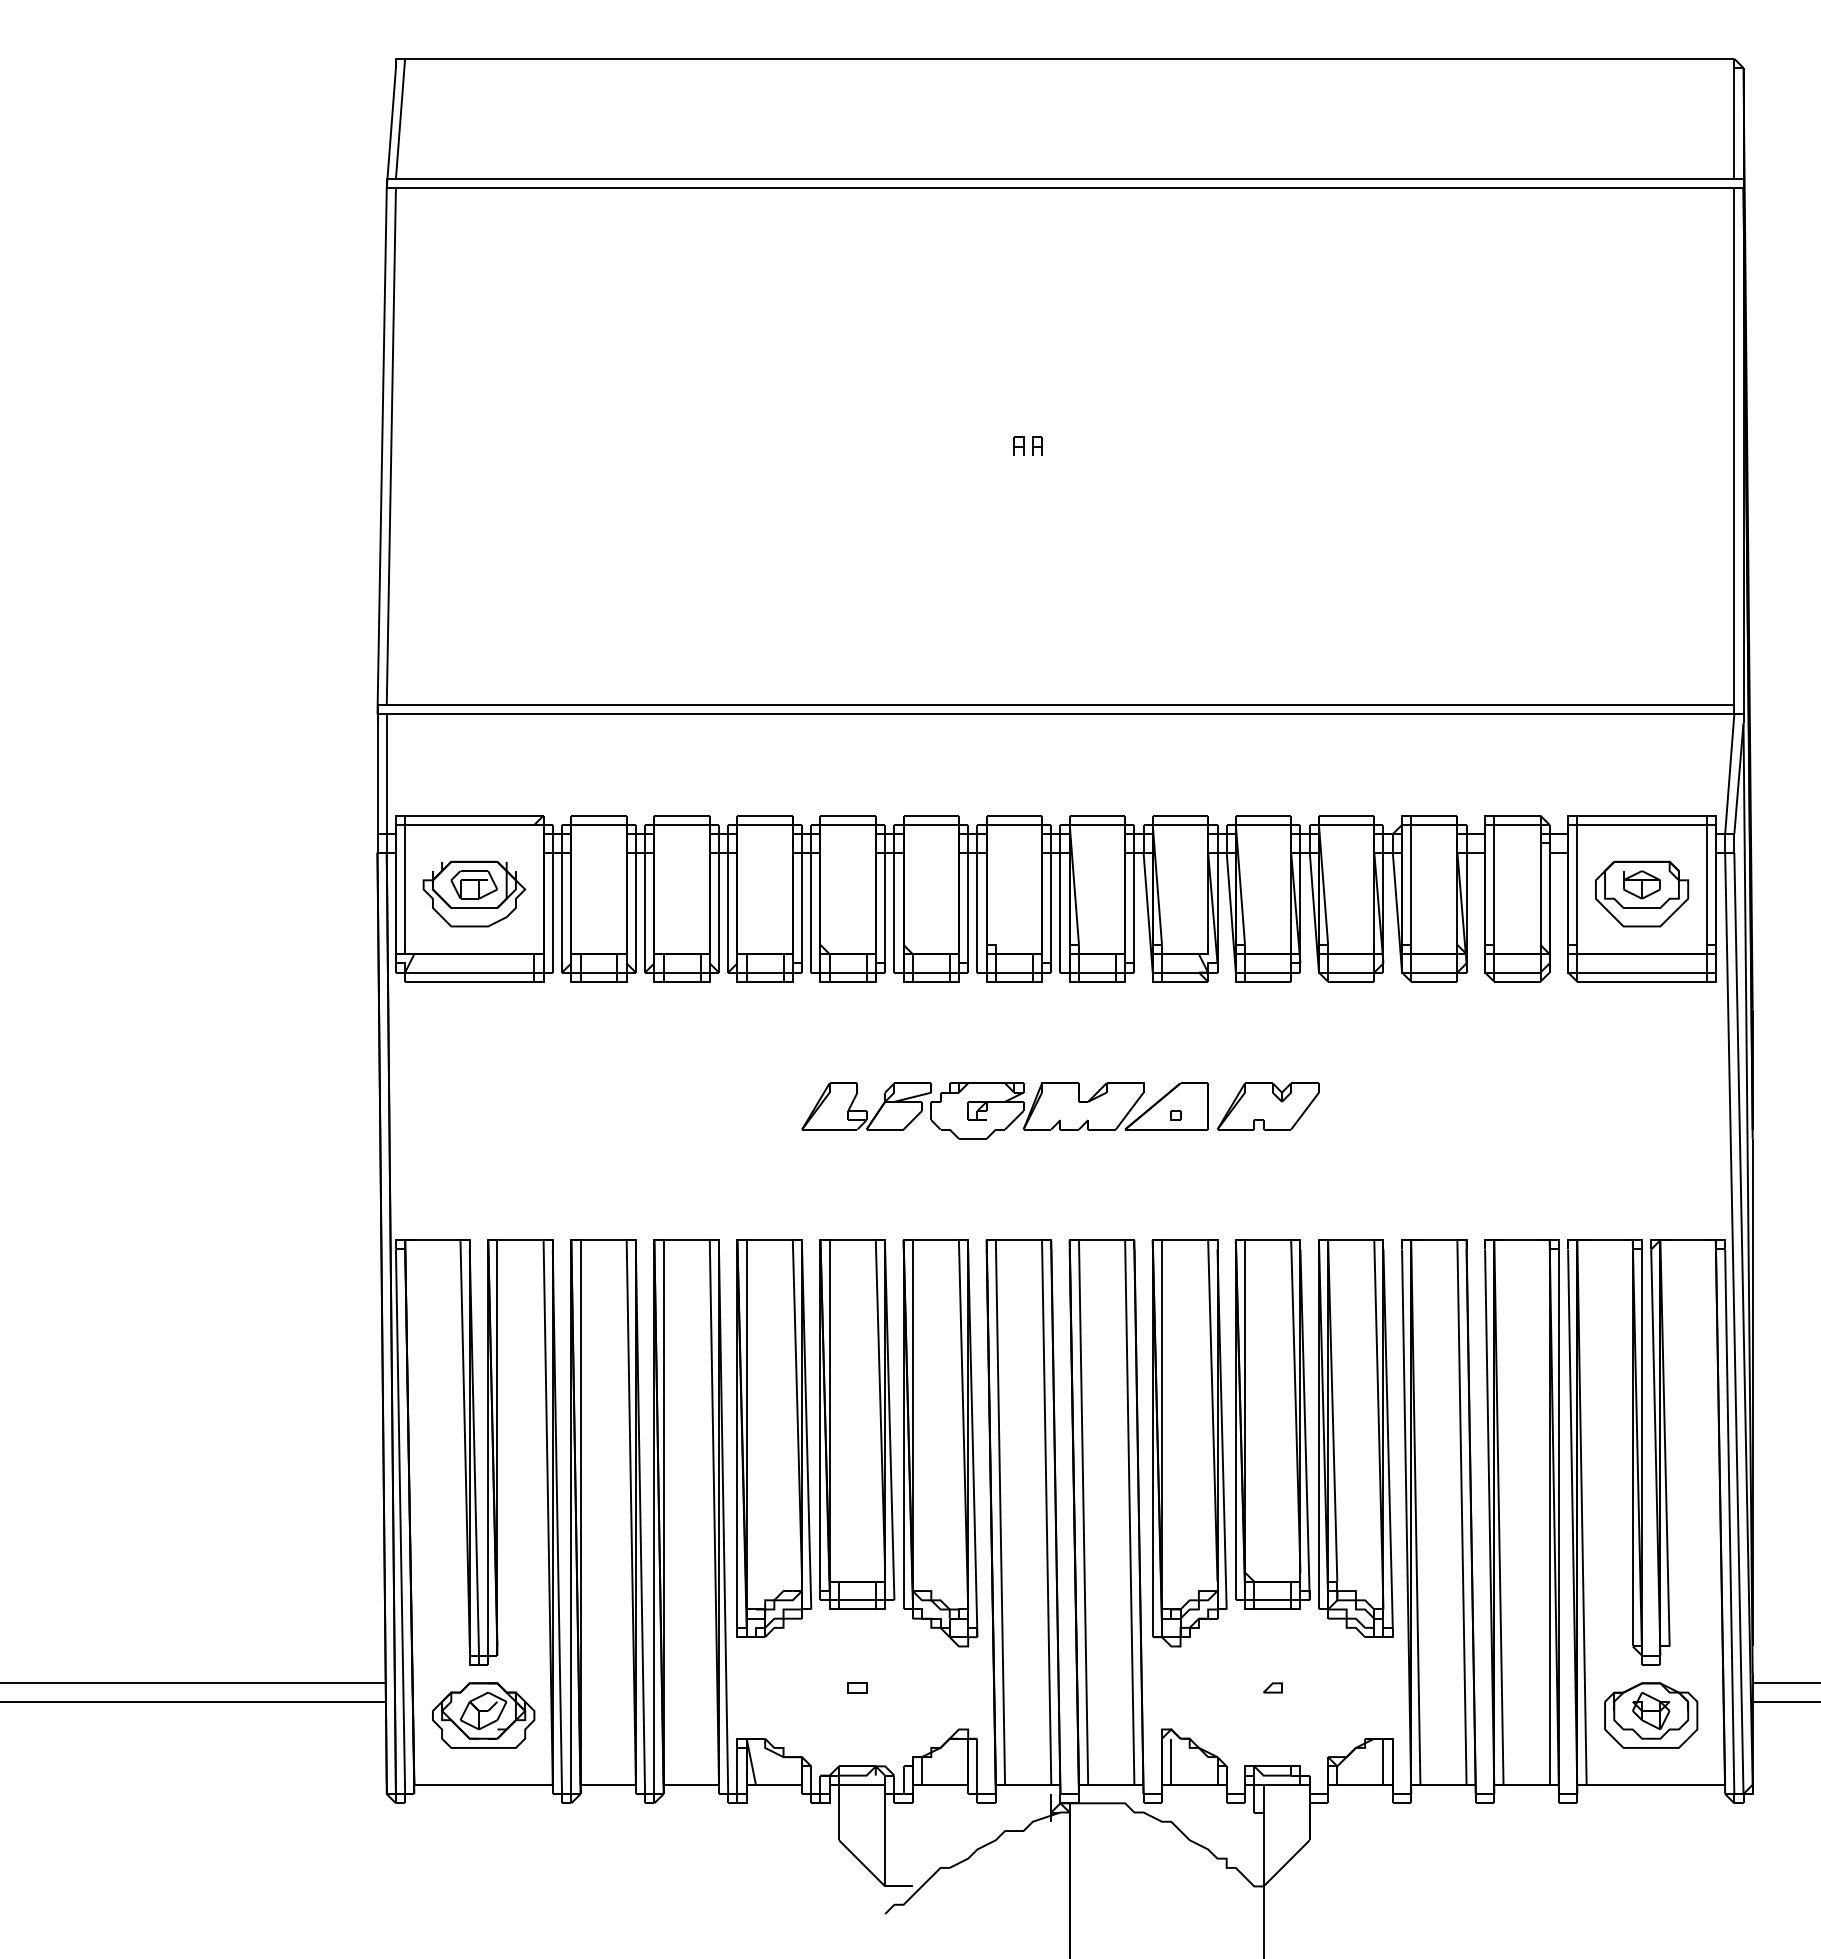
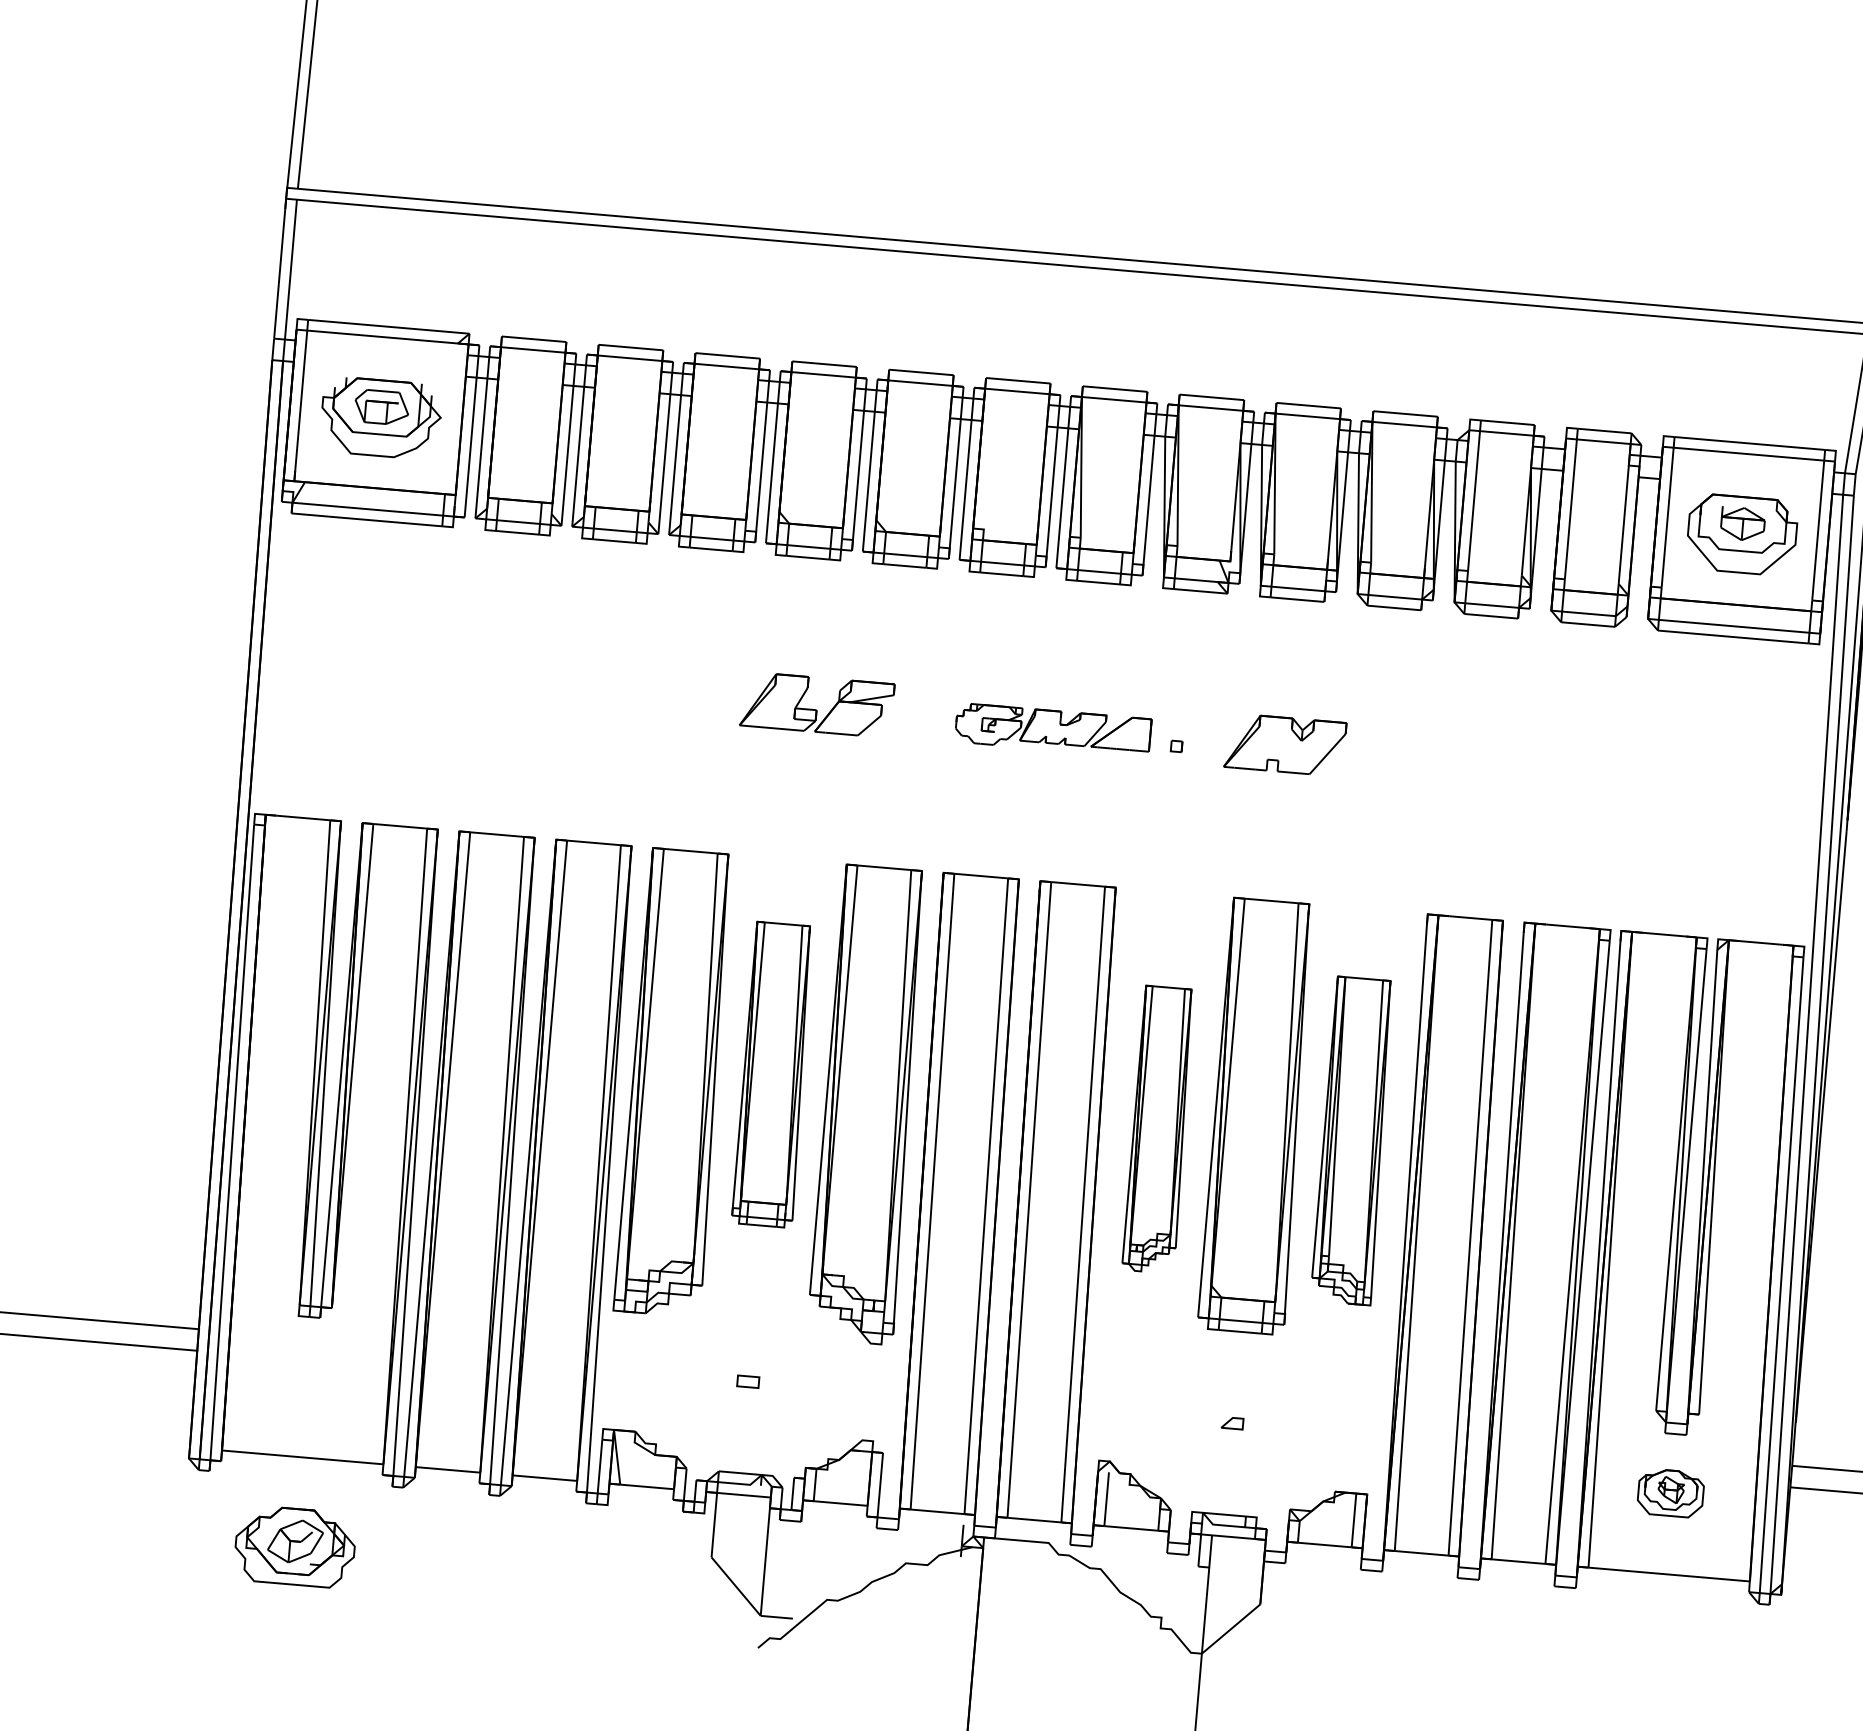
part: (1069, 1110) -> (1053, 729), size x0.6
part: (857, 1424) -> (774, 1074), size x0.7
part: (1355, 1438) -> (1353, 1140), size x0.7
part: (1189, 1443) -> (1159, 1130), size x0.6
part: (483, 1715) -> (295, 1546), moved
part: (1651, 1715) -> (1671, 1493), size x0.6

